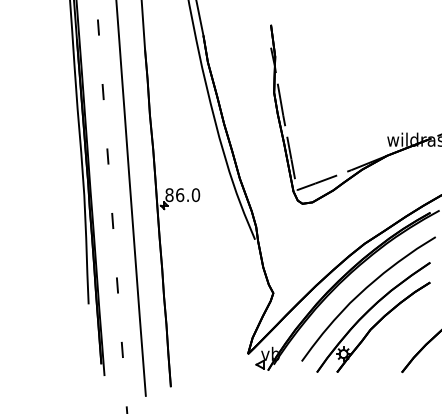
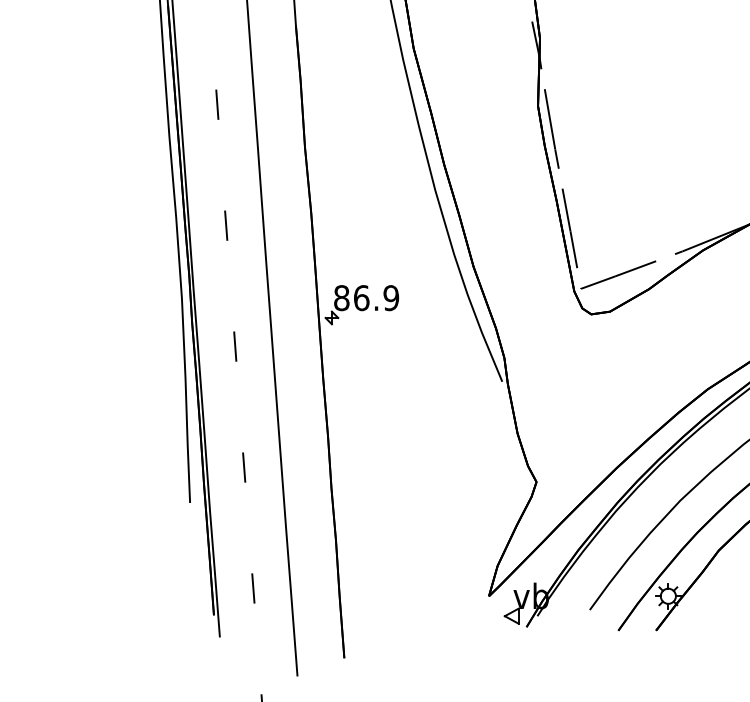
text: (195, 195) -> (390, 298), 86.0 -> 86.9

